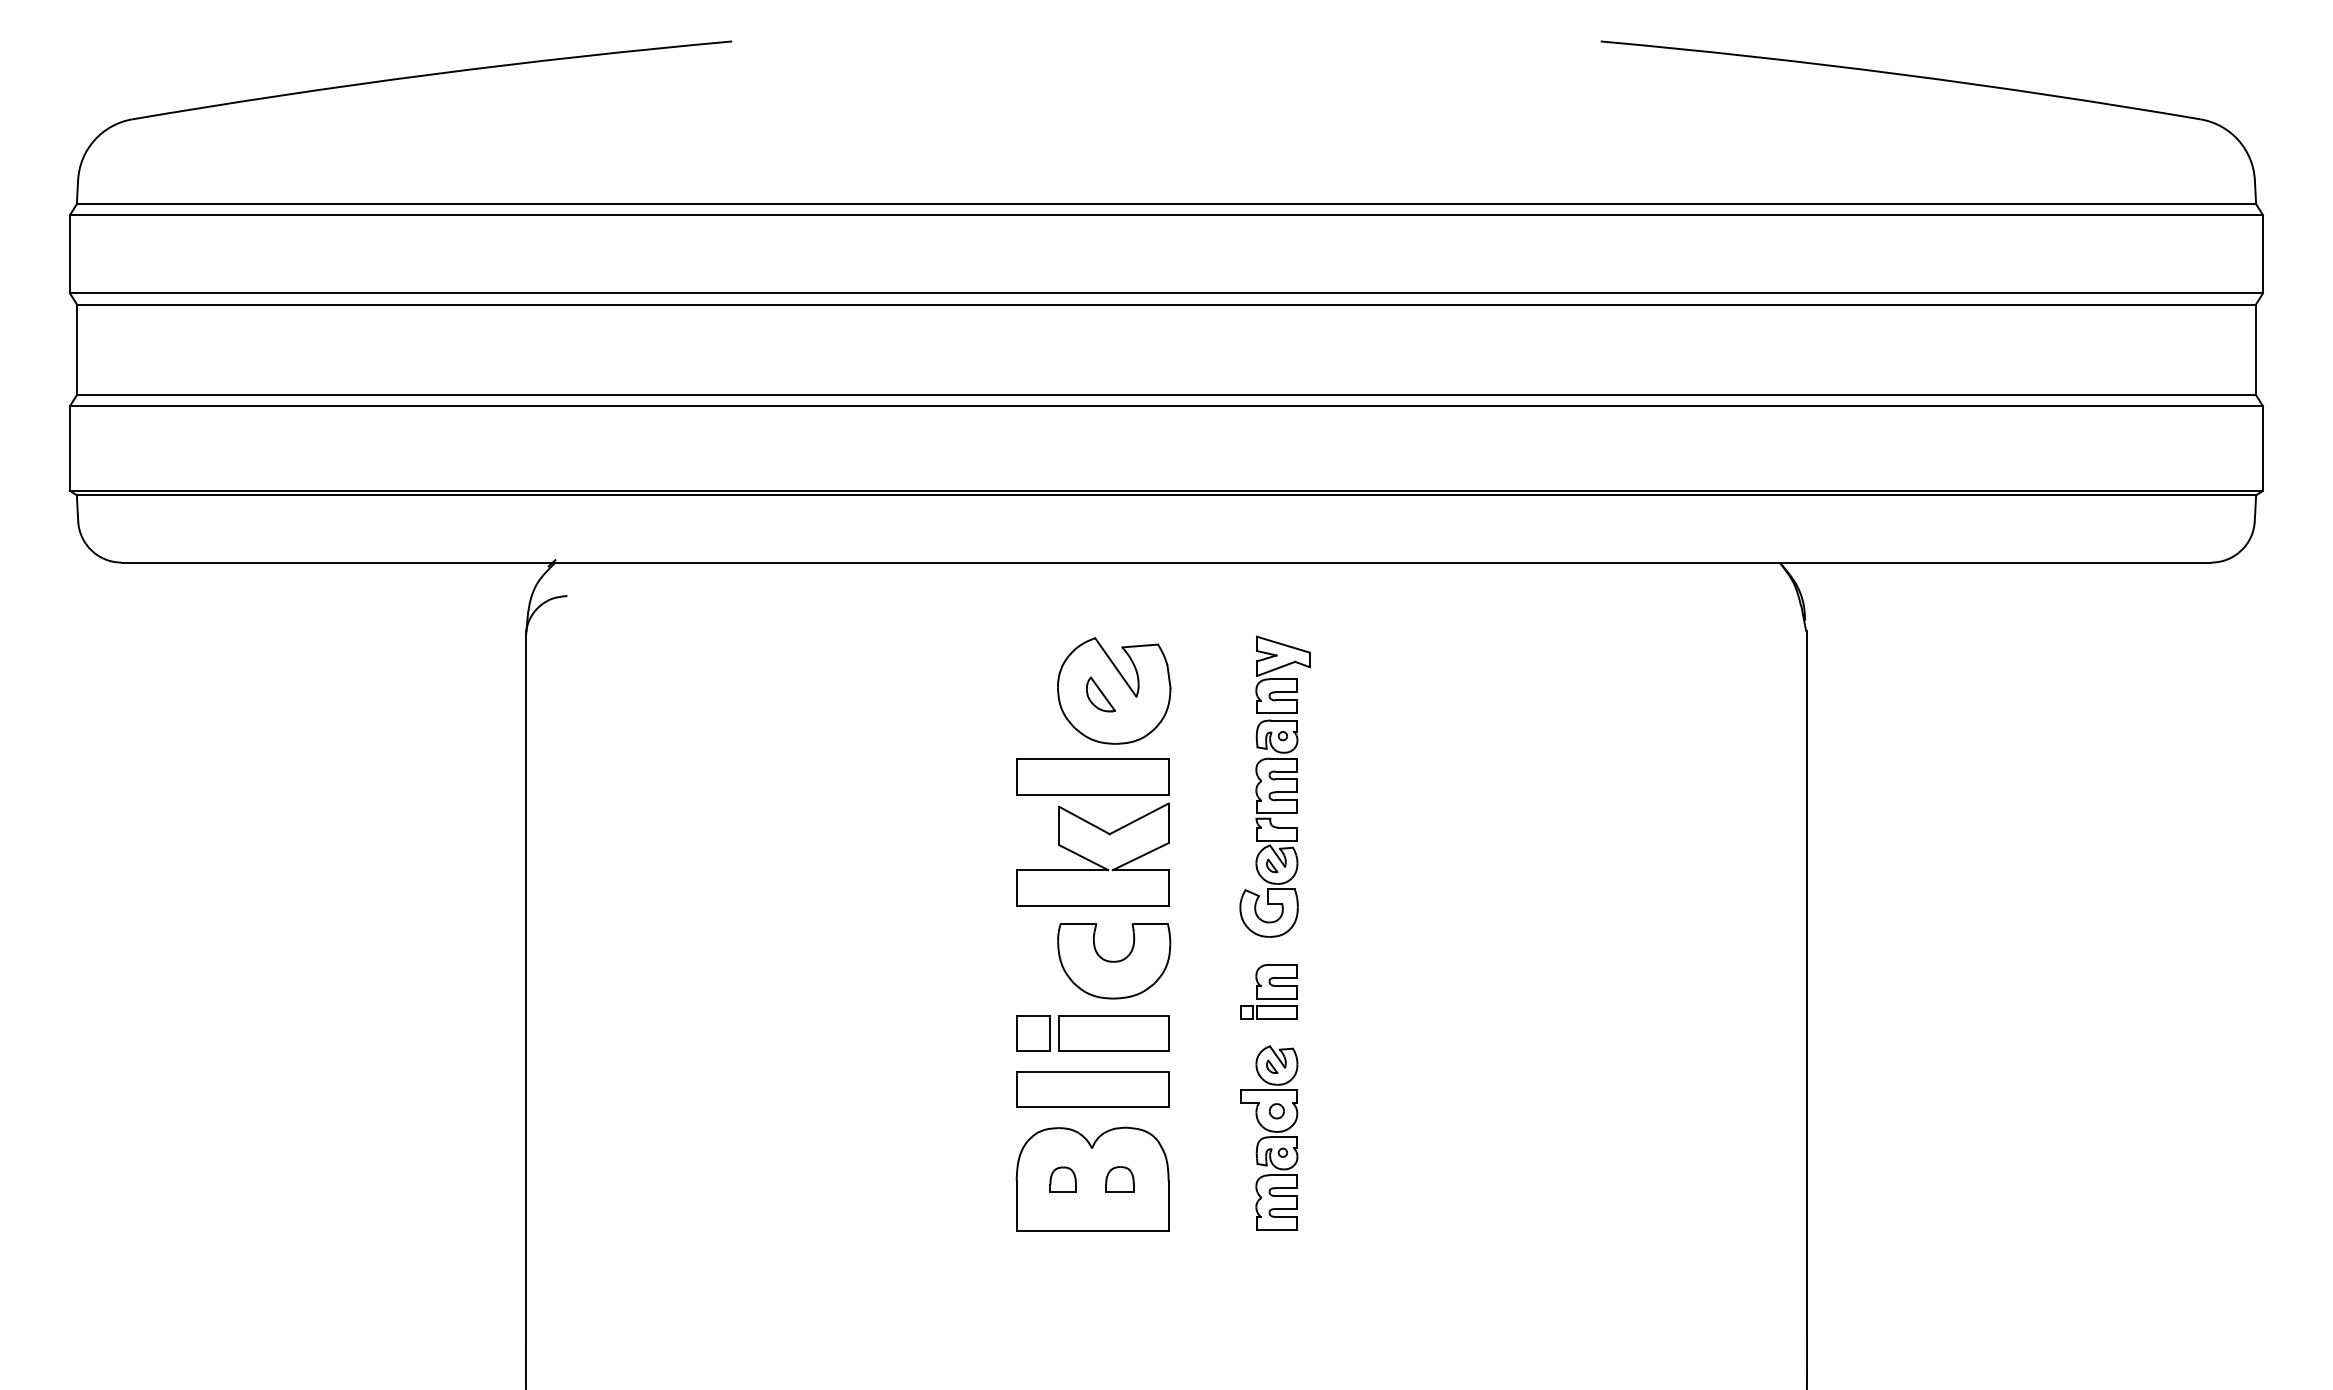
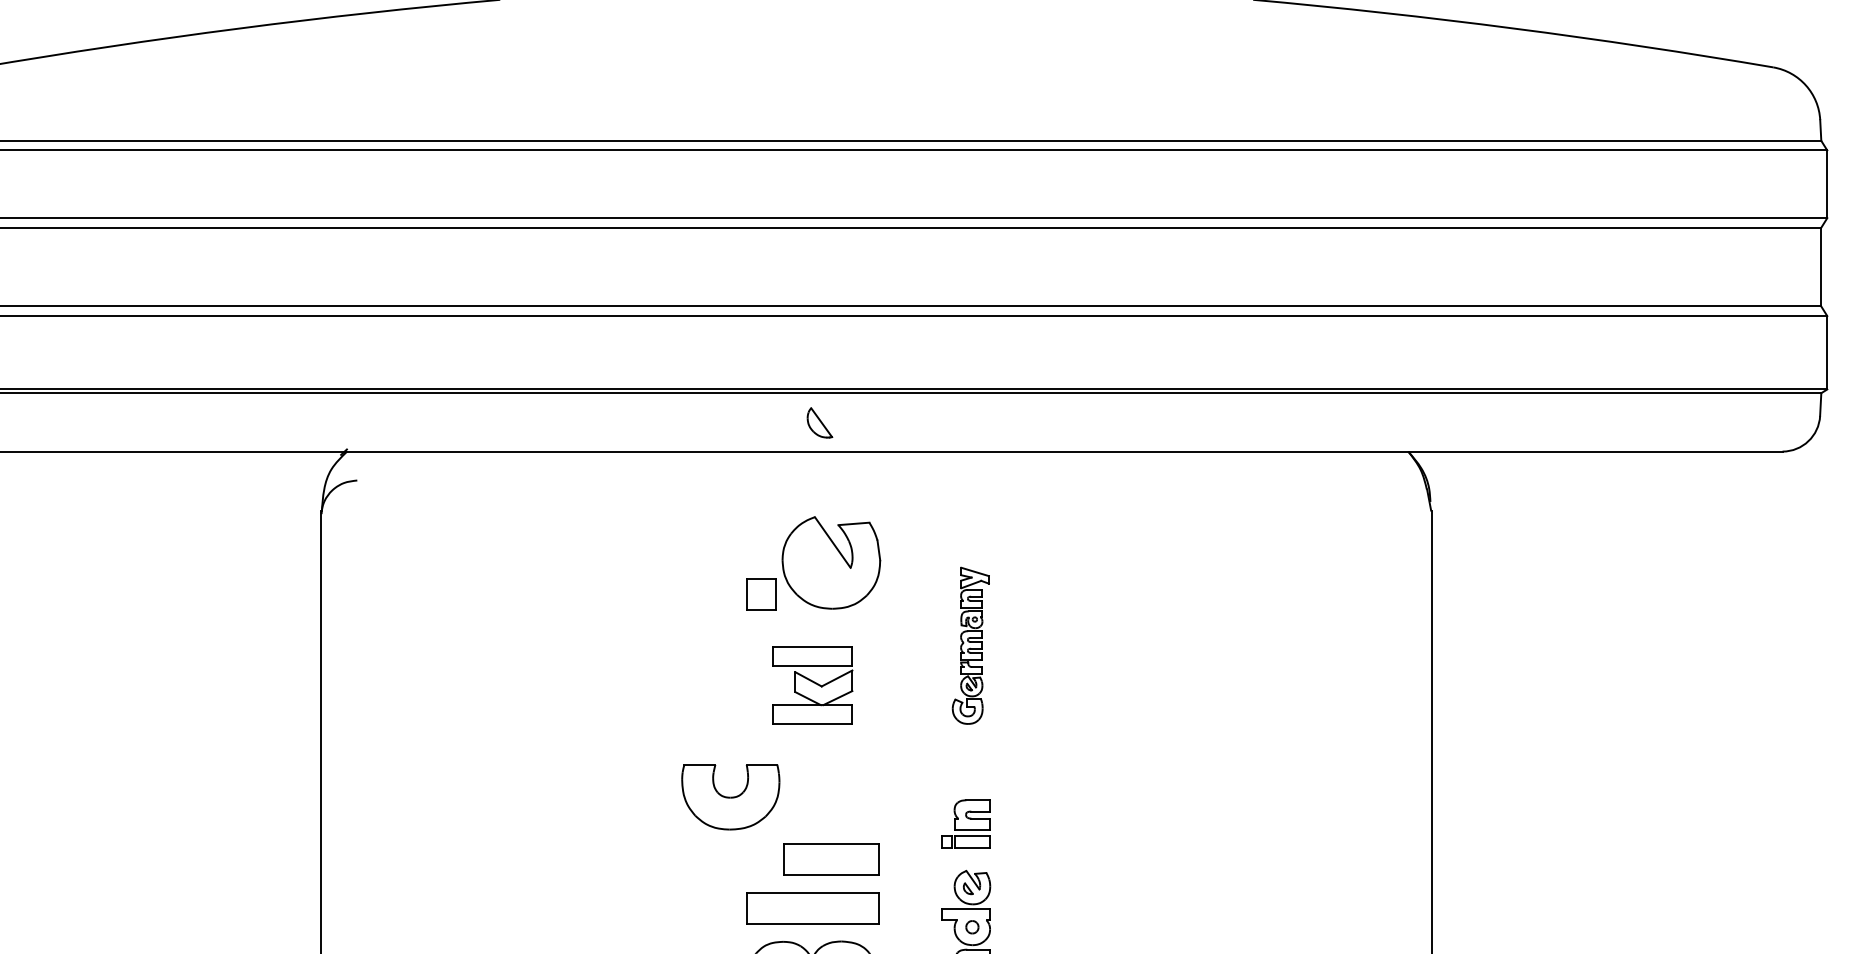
part: (1100, 694) -> (819, 422), moved
part: (1274, 786) -> (970, 645), size x0.6
part: (1092, 832) -> (812, 685), size x0.6
part: (1114, 961) -> (731, 797), moved
part: (1033, 1033) -> (761, 594), moved

